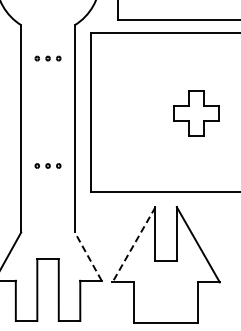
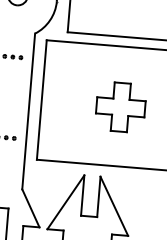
part: (195, 113) -> (120, 107), size x1.43
line: (133, 245) -> (65, 202), dashed -> solid
line: (88, 256) -> (31, 208), dashed -> solid

